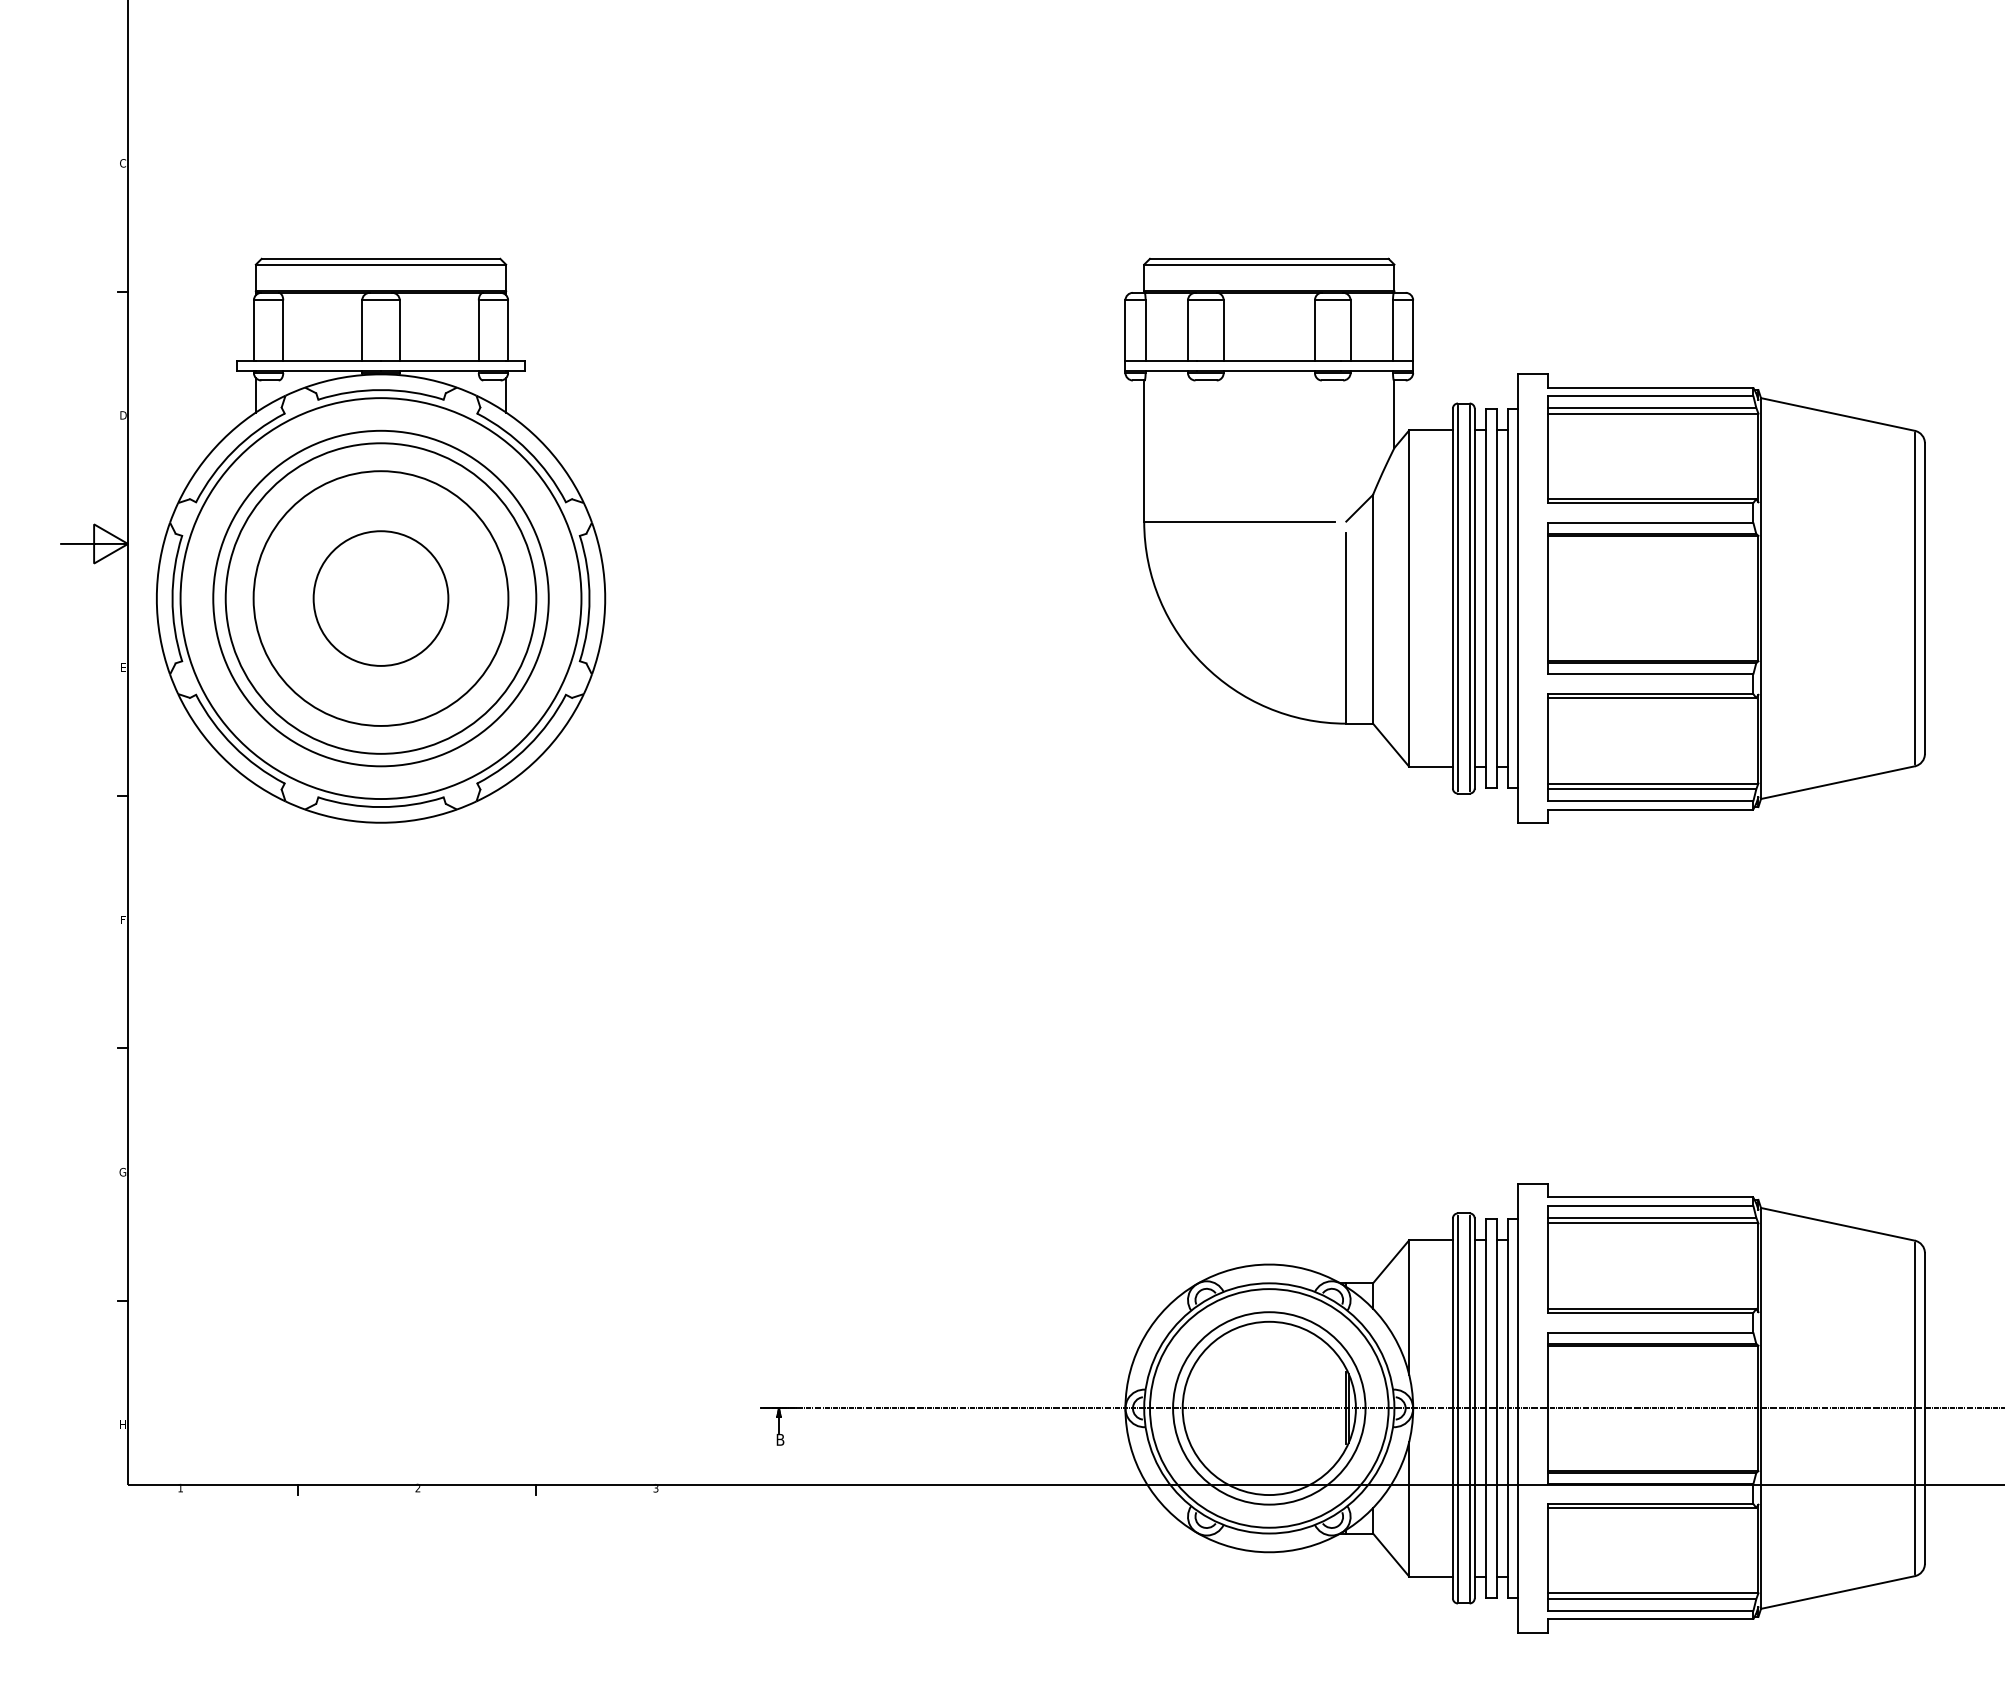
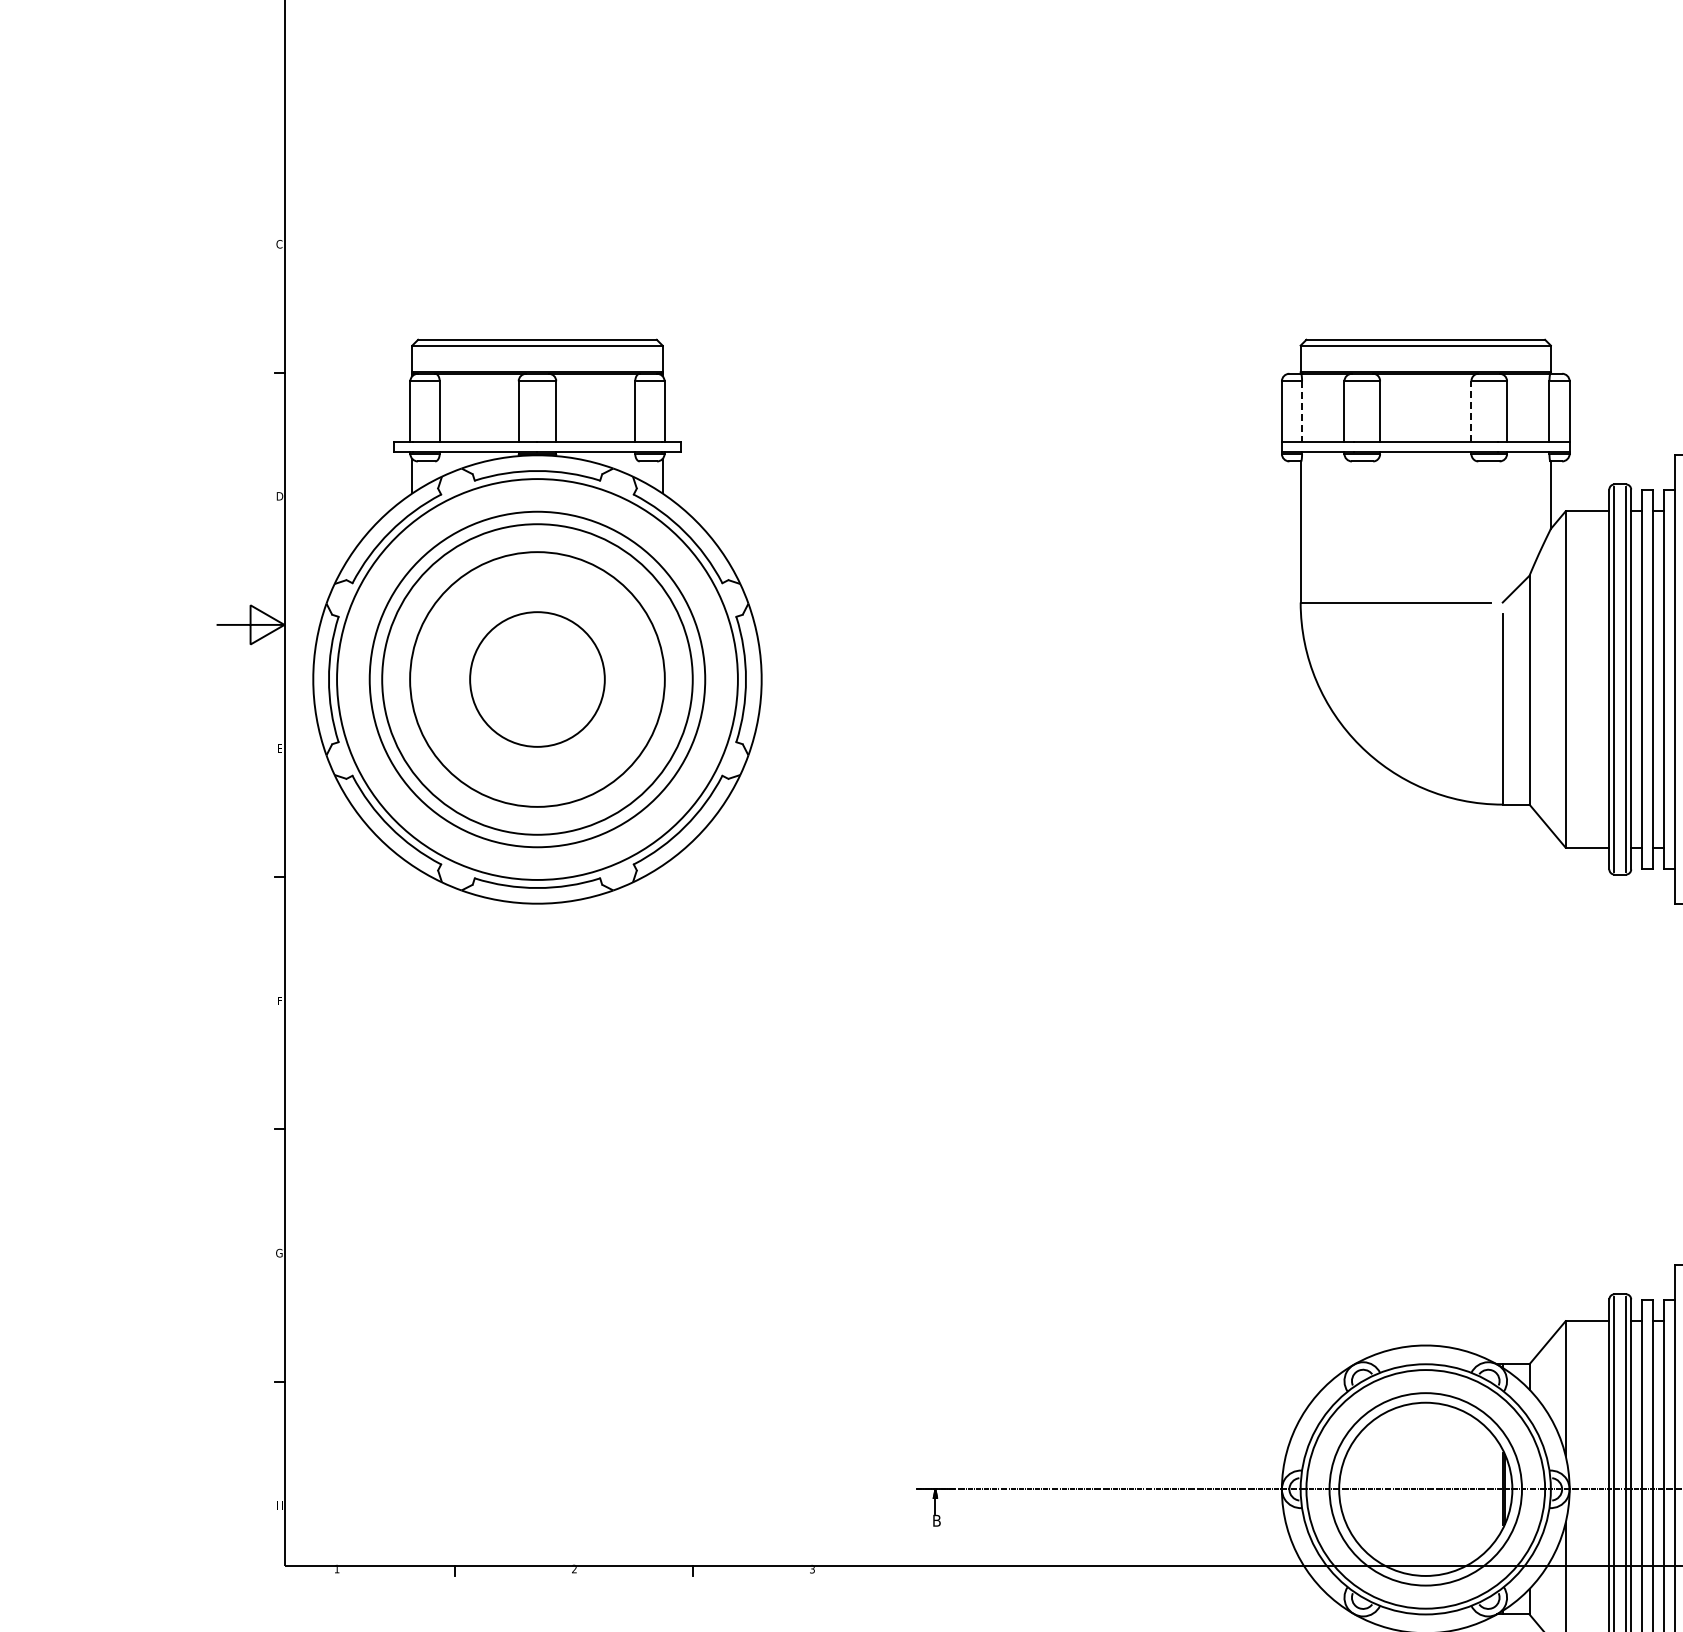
line: (1314, 330) -> (1470, 411), solid -> dashed
line: (1145, 331) -> (1301, 412), solid -> dashed

